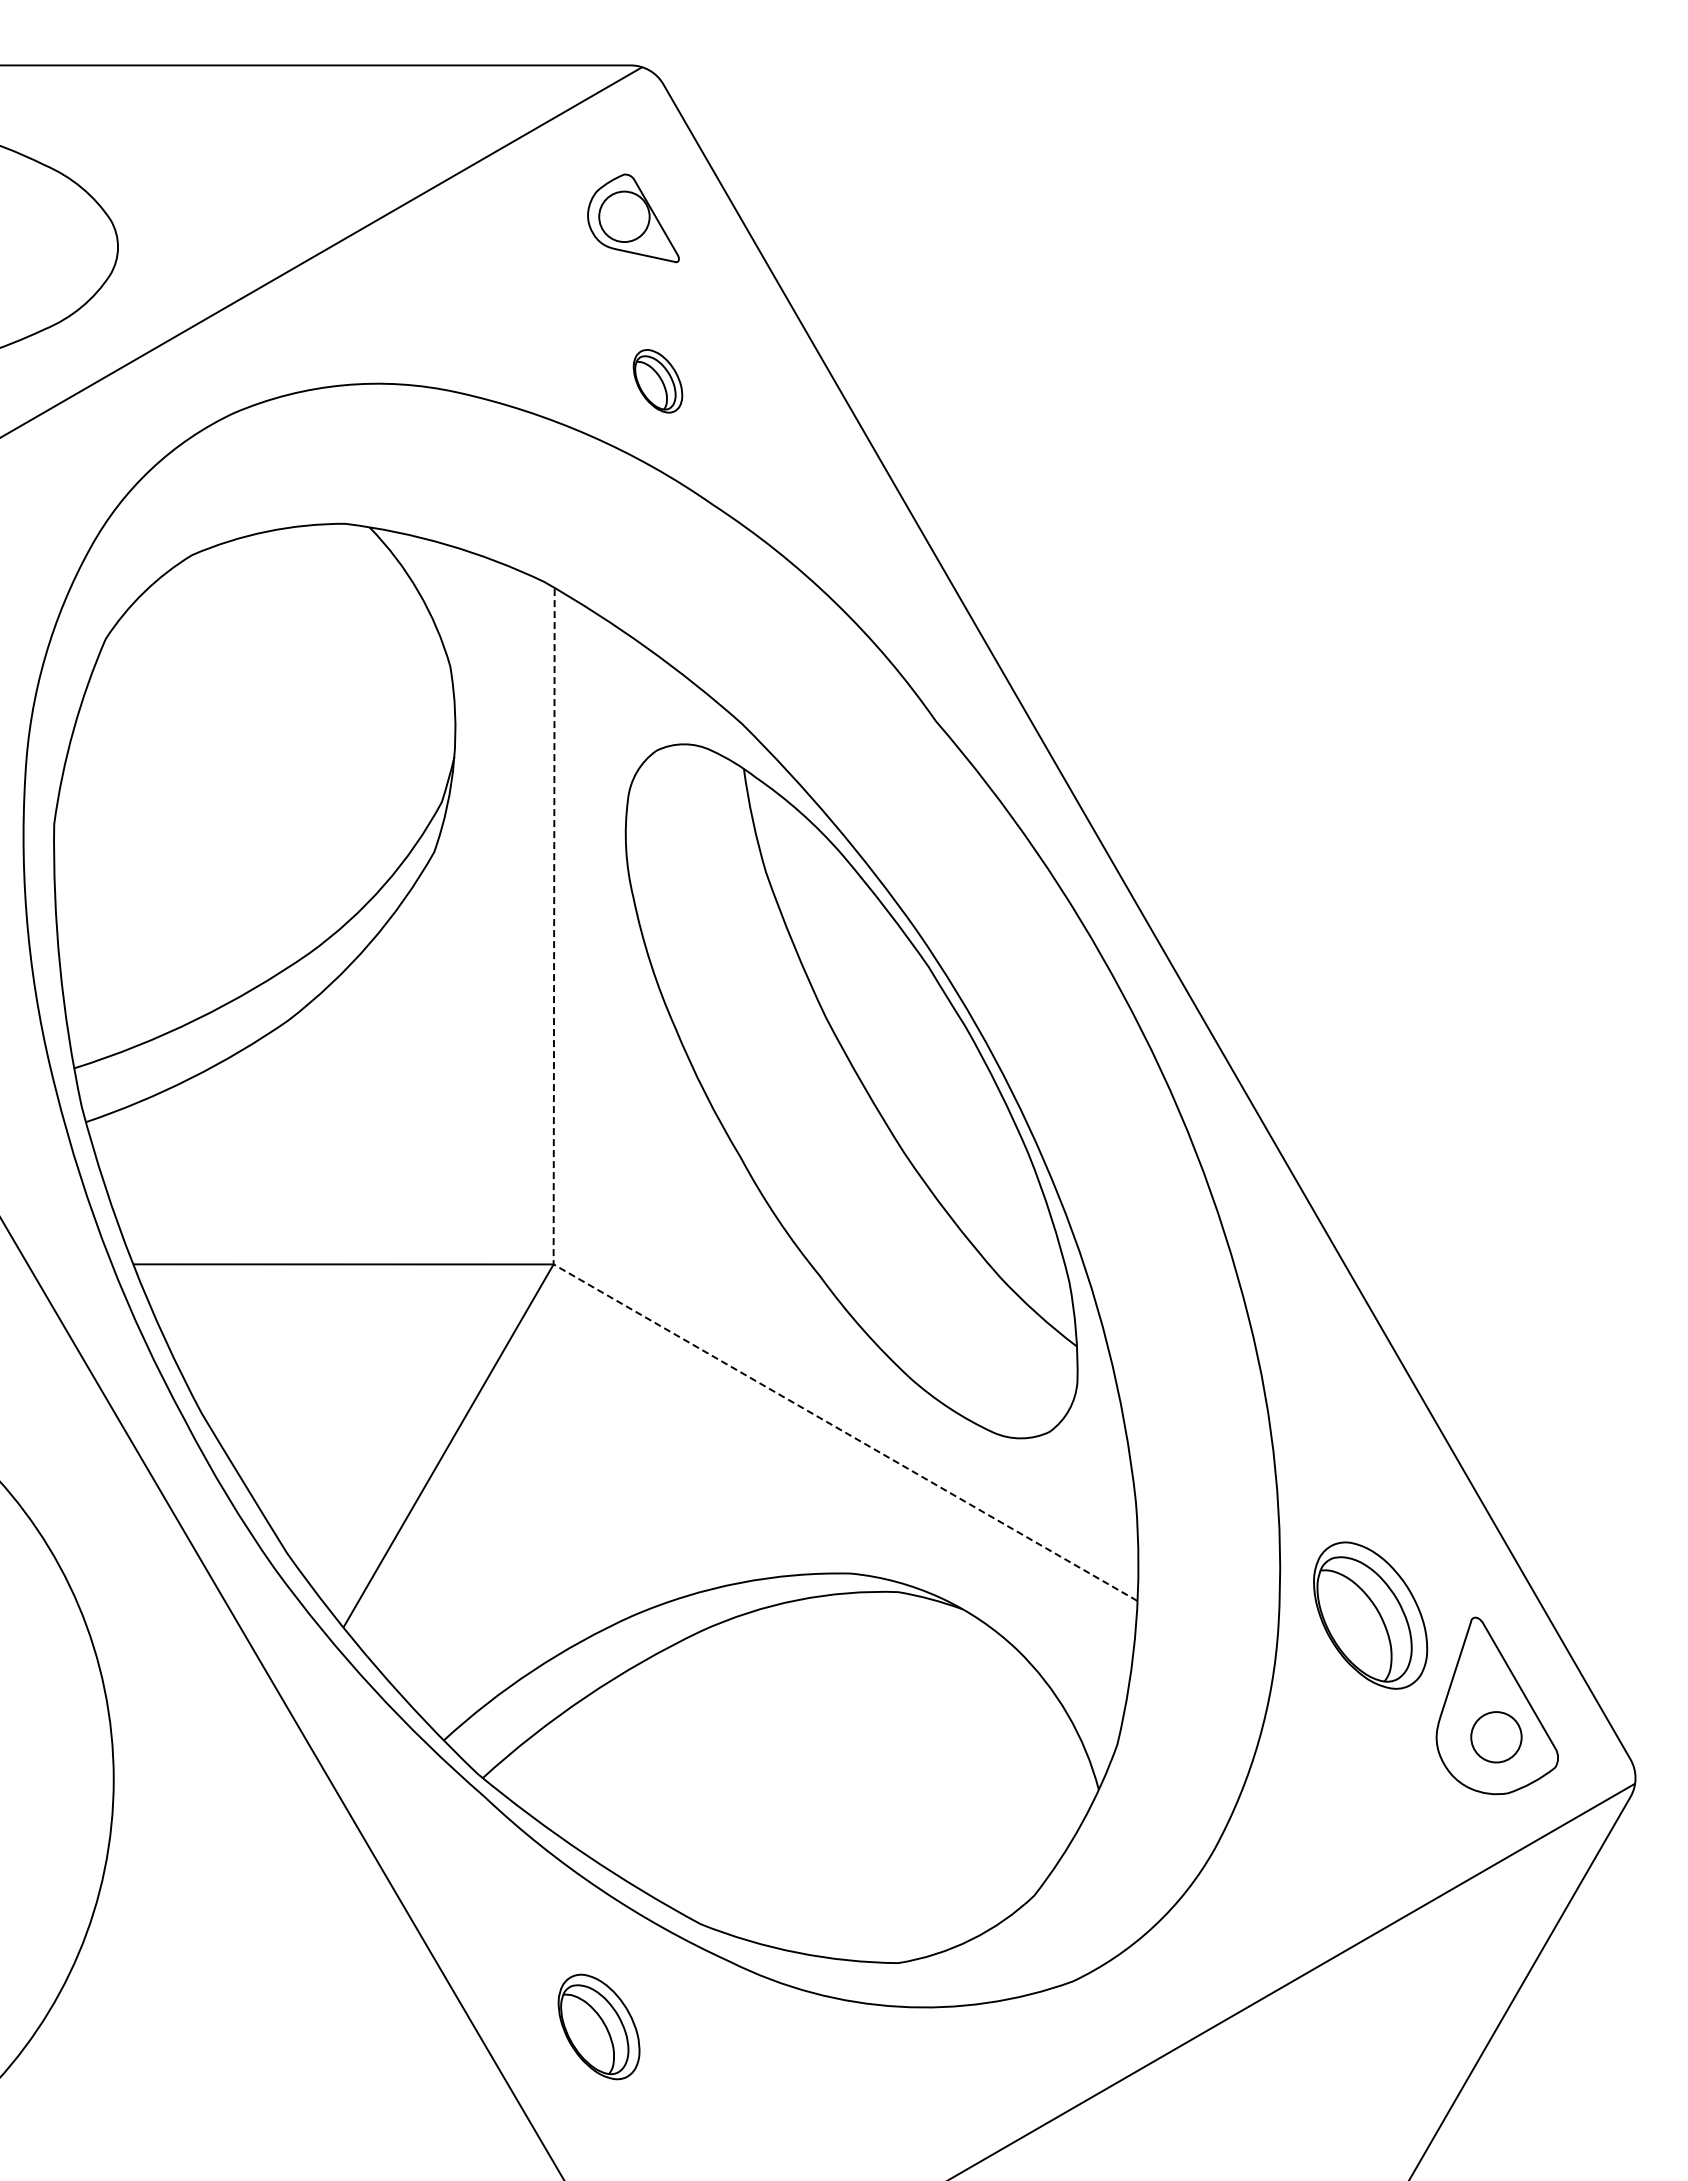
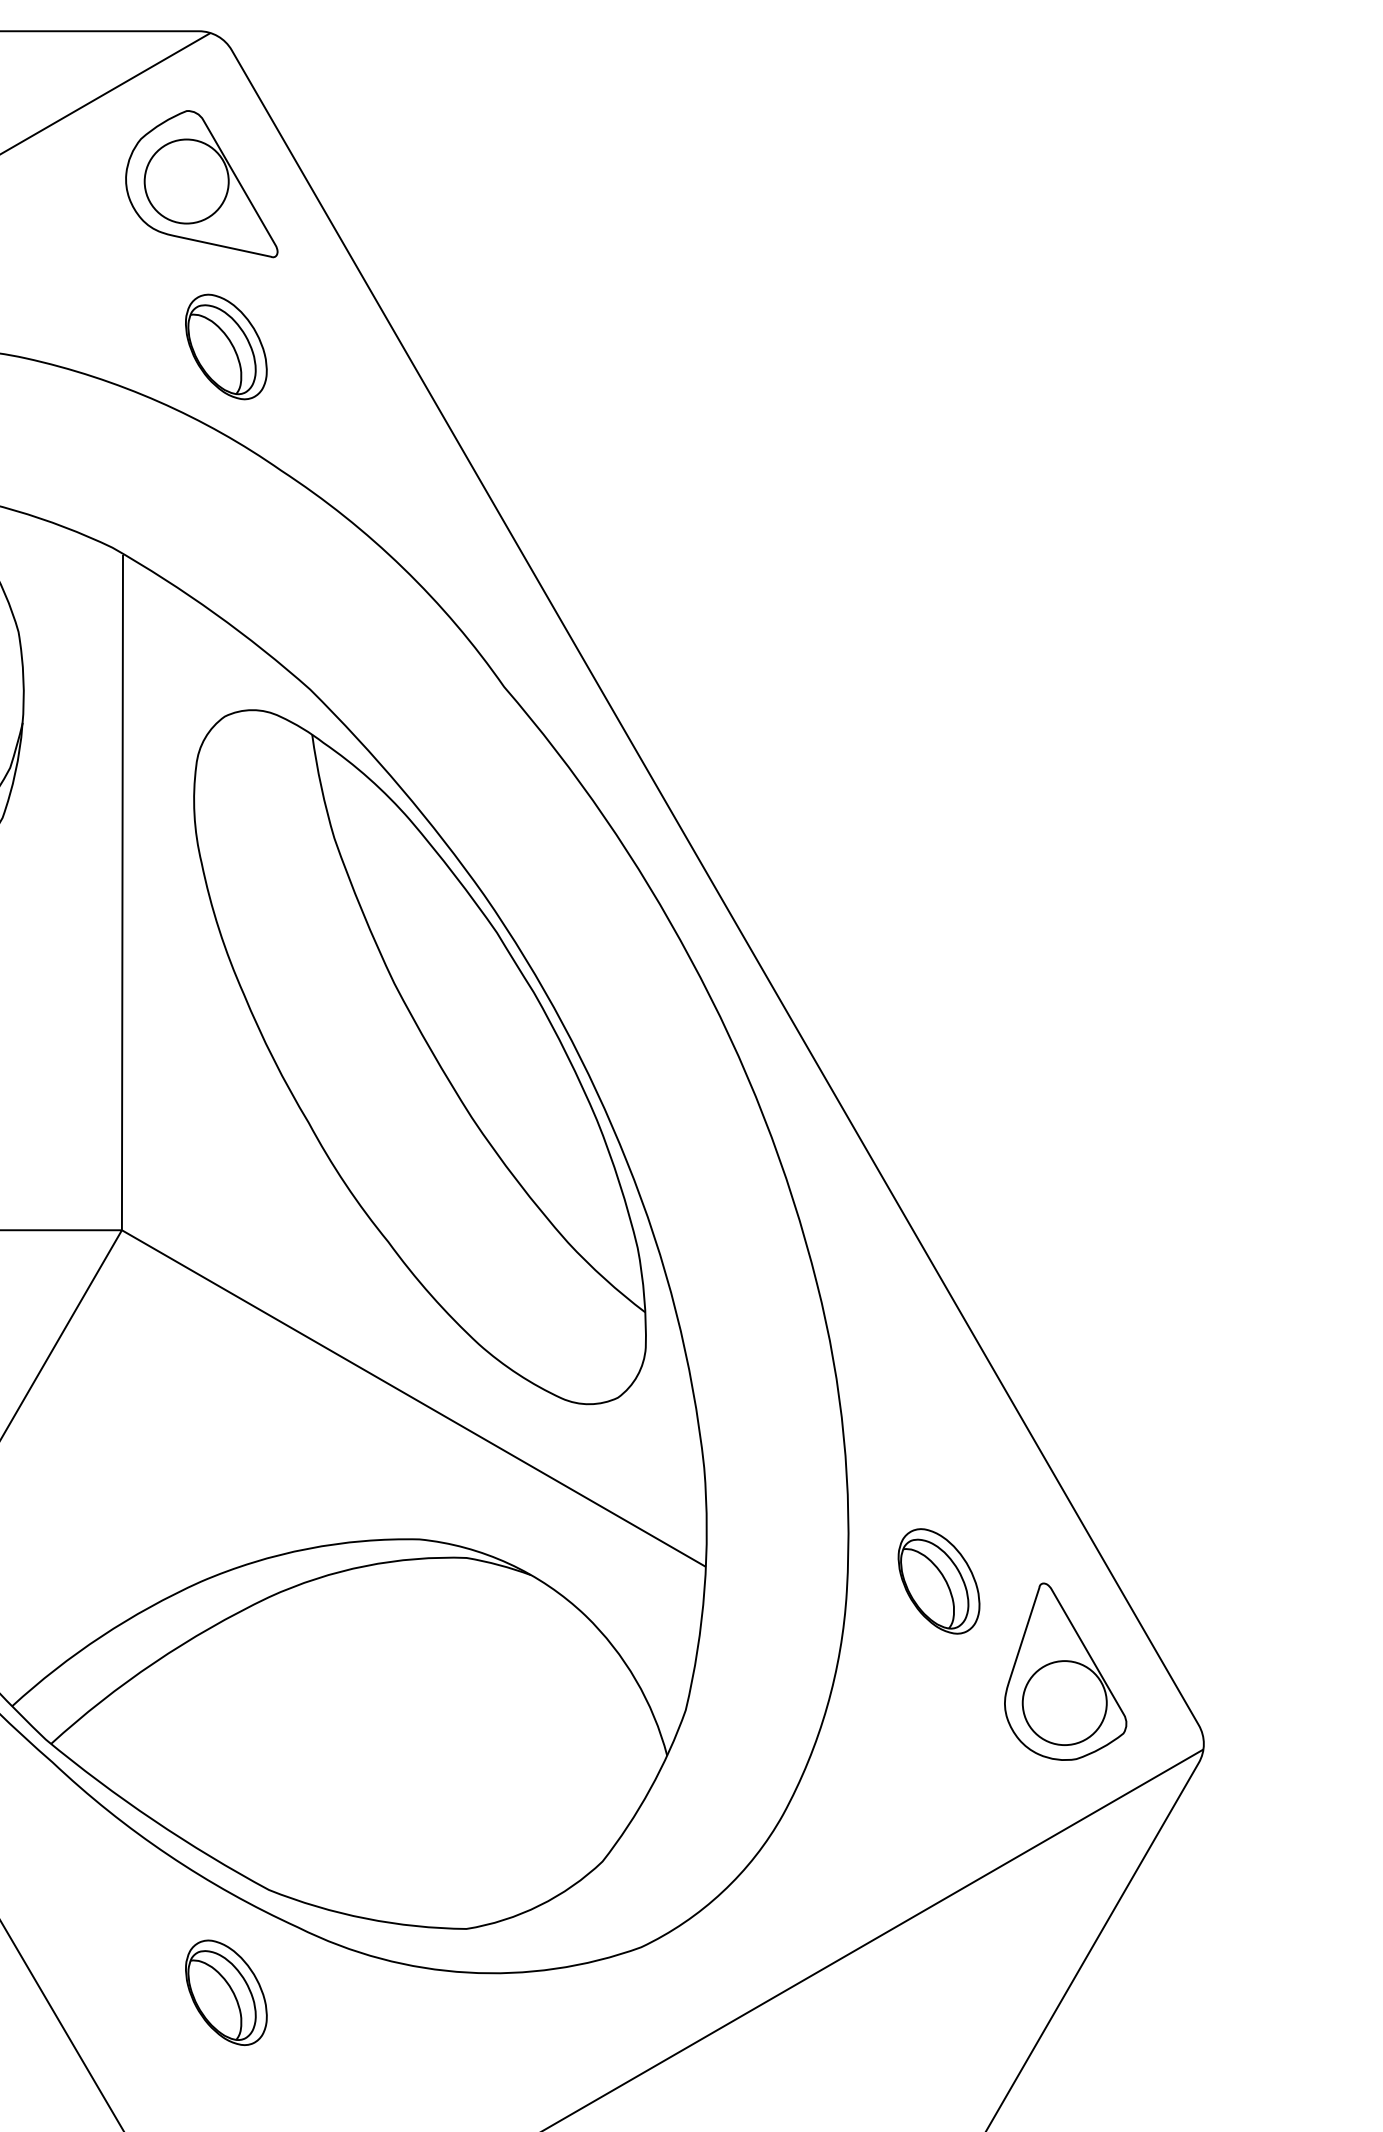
part: (633, 218) -> (201, 184), size x1.67
part: (657, 381) -> (225, 347), size x1.67
line: (553, 1264) -> (121, 1230), dashed -> solid
part: (1370, 1615) -> (938, 1581), size x0.71
circle: (1496, 1737) -> (1064, 1703), size x1.67
part: (598, 2026) -> (225, 1992), moved

